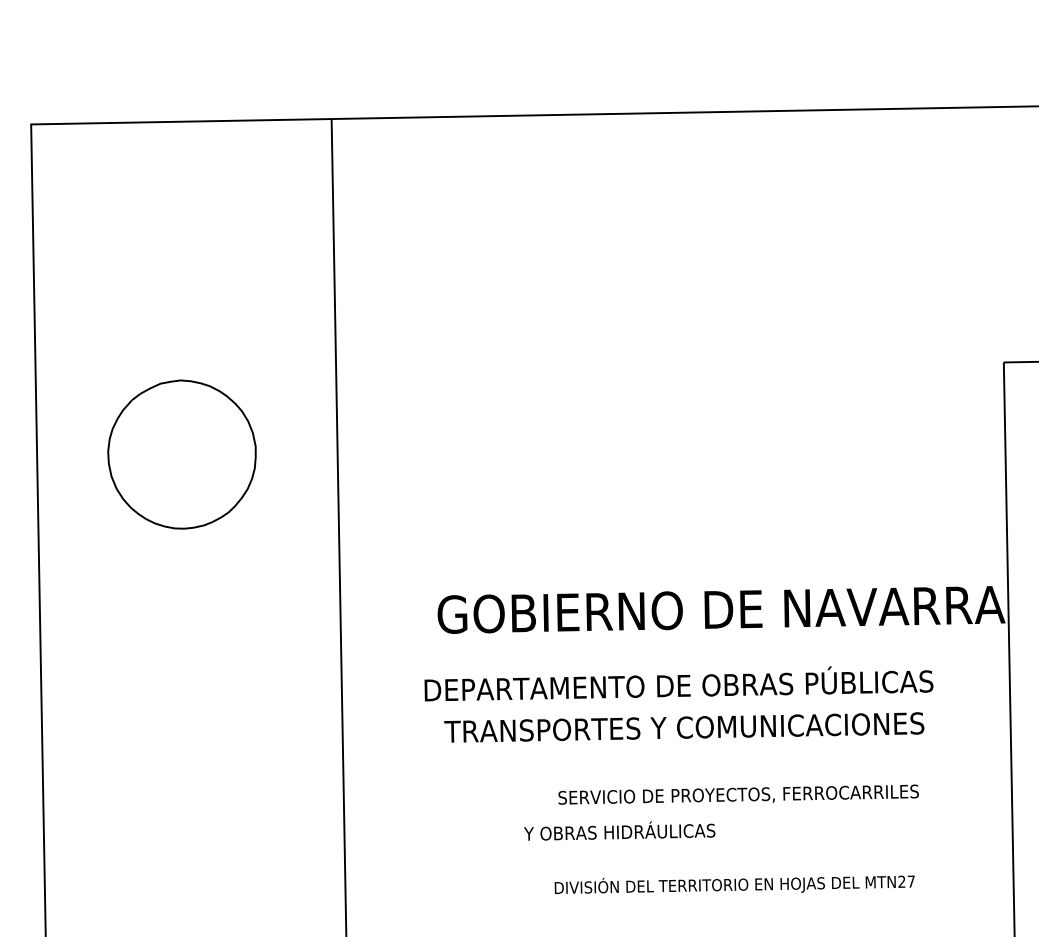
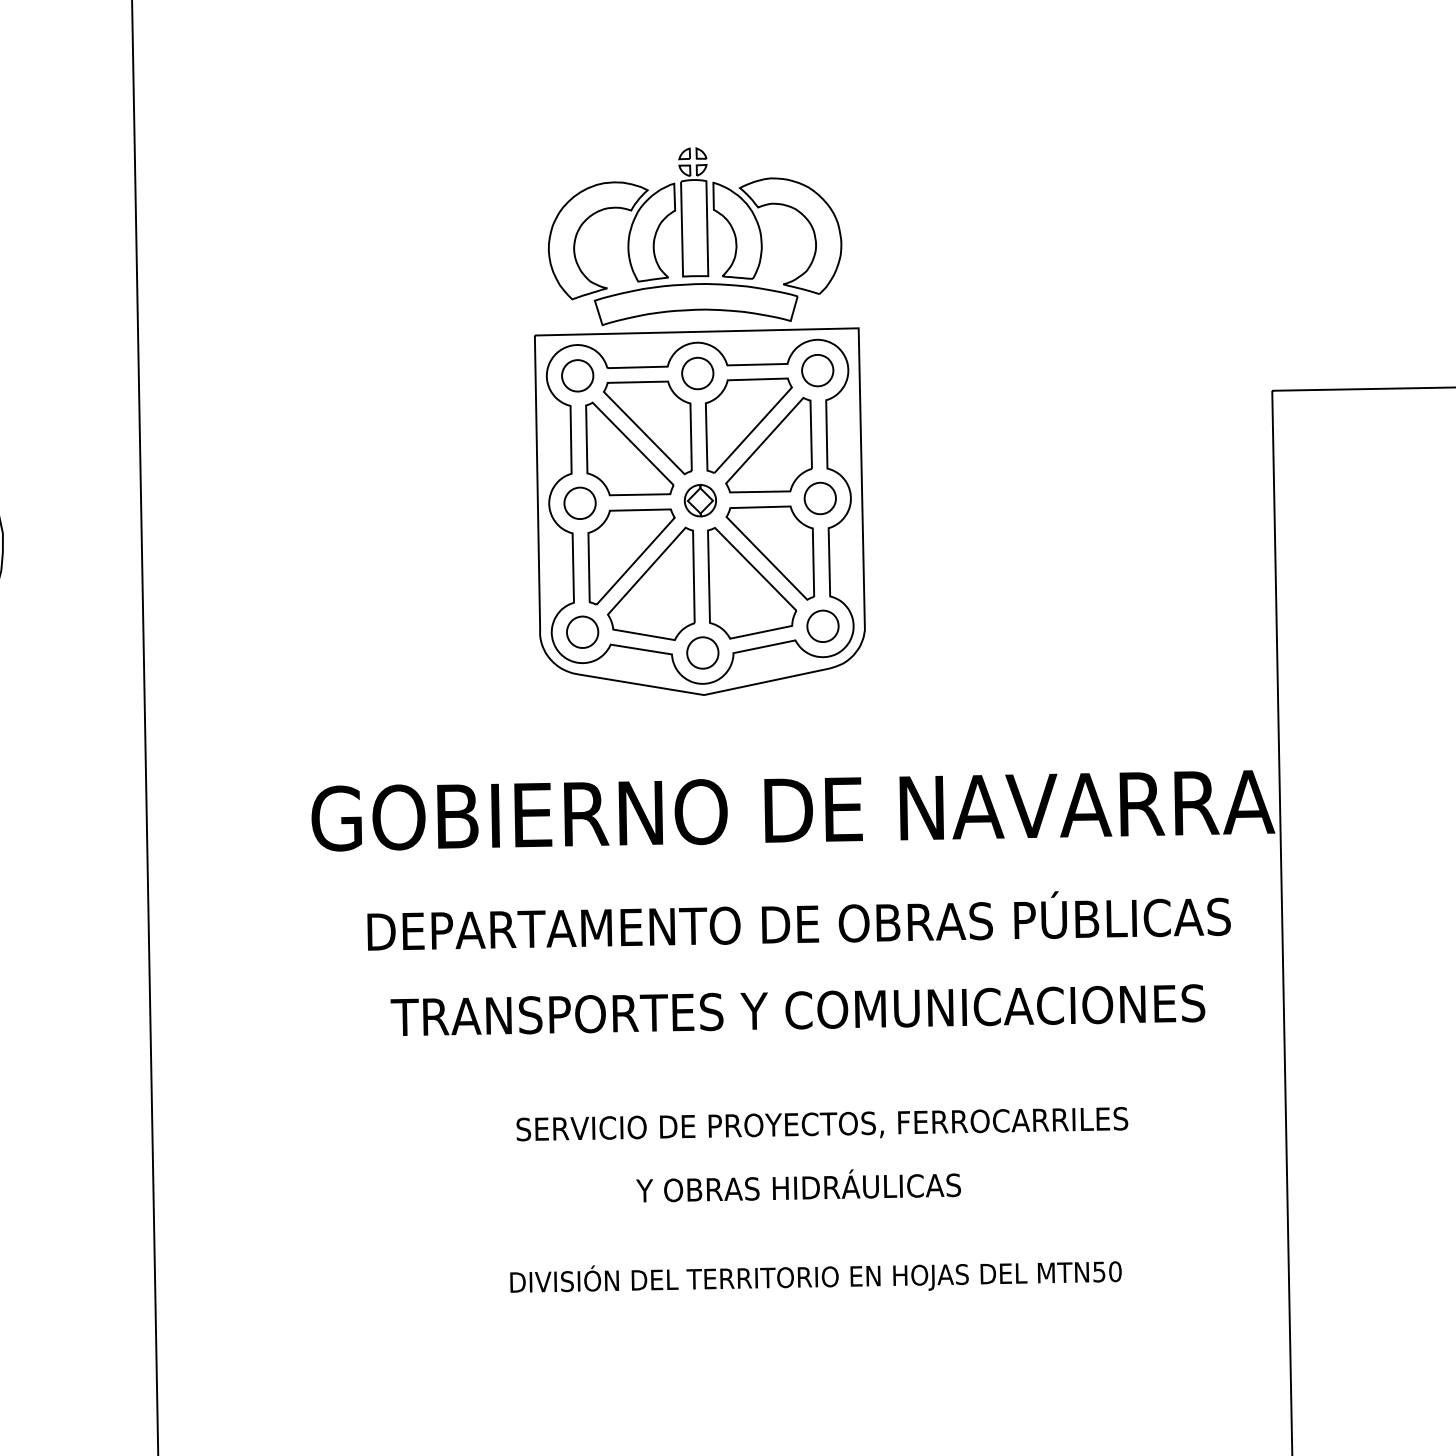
part: (666, 380) -> (699, 421), added
text: (678, 683) -> (798, 920), moved
text: (684, 727) -> (798, 1010), moved
text: (619, 830) -> (798, 1184), moved
text: (906, 881) -> (1107, 1271), MTN27 -> MTN50

